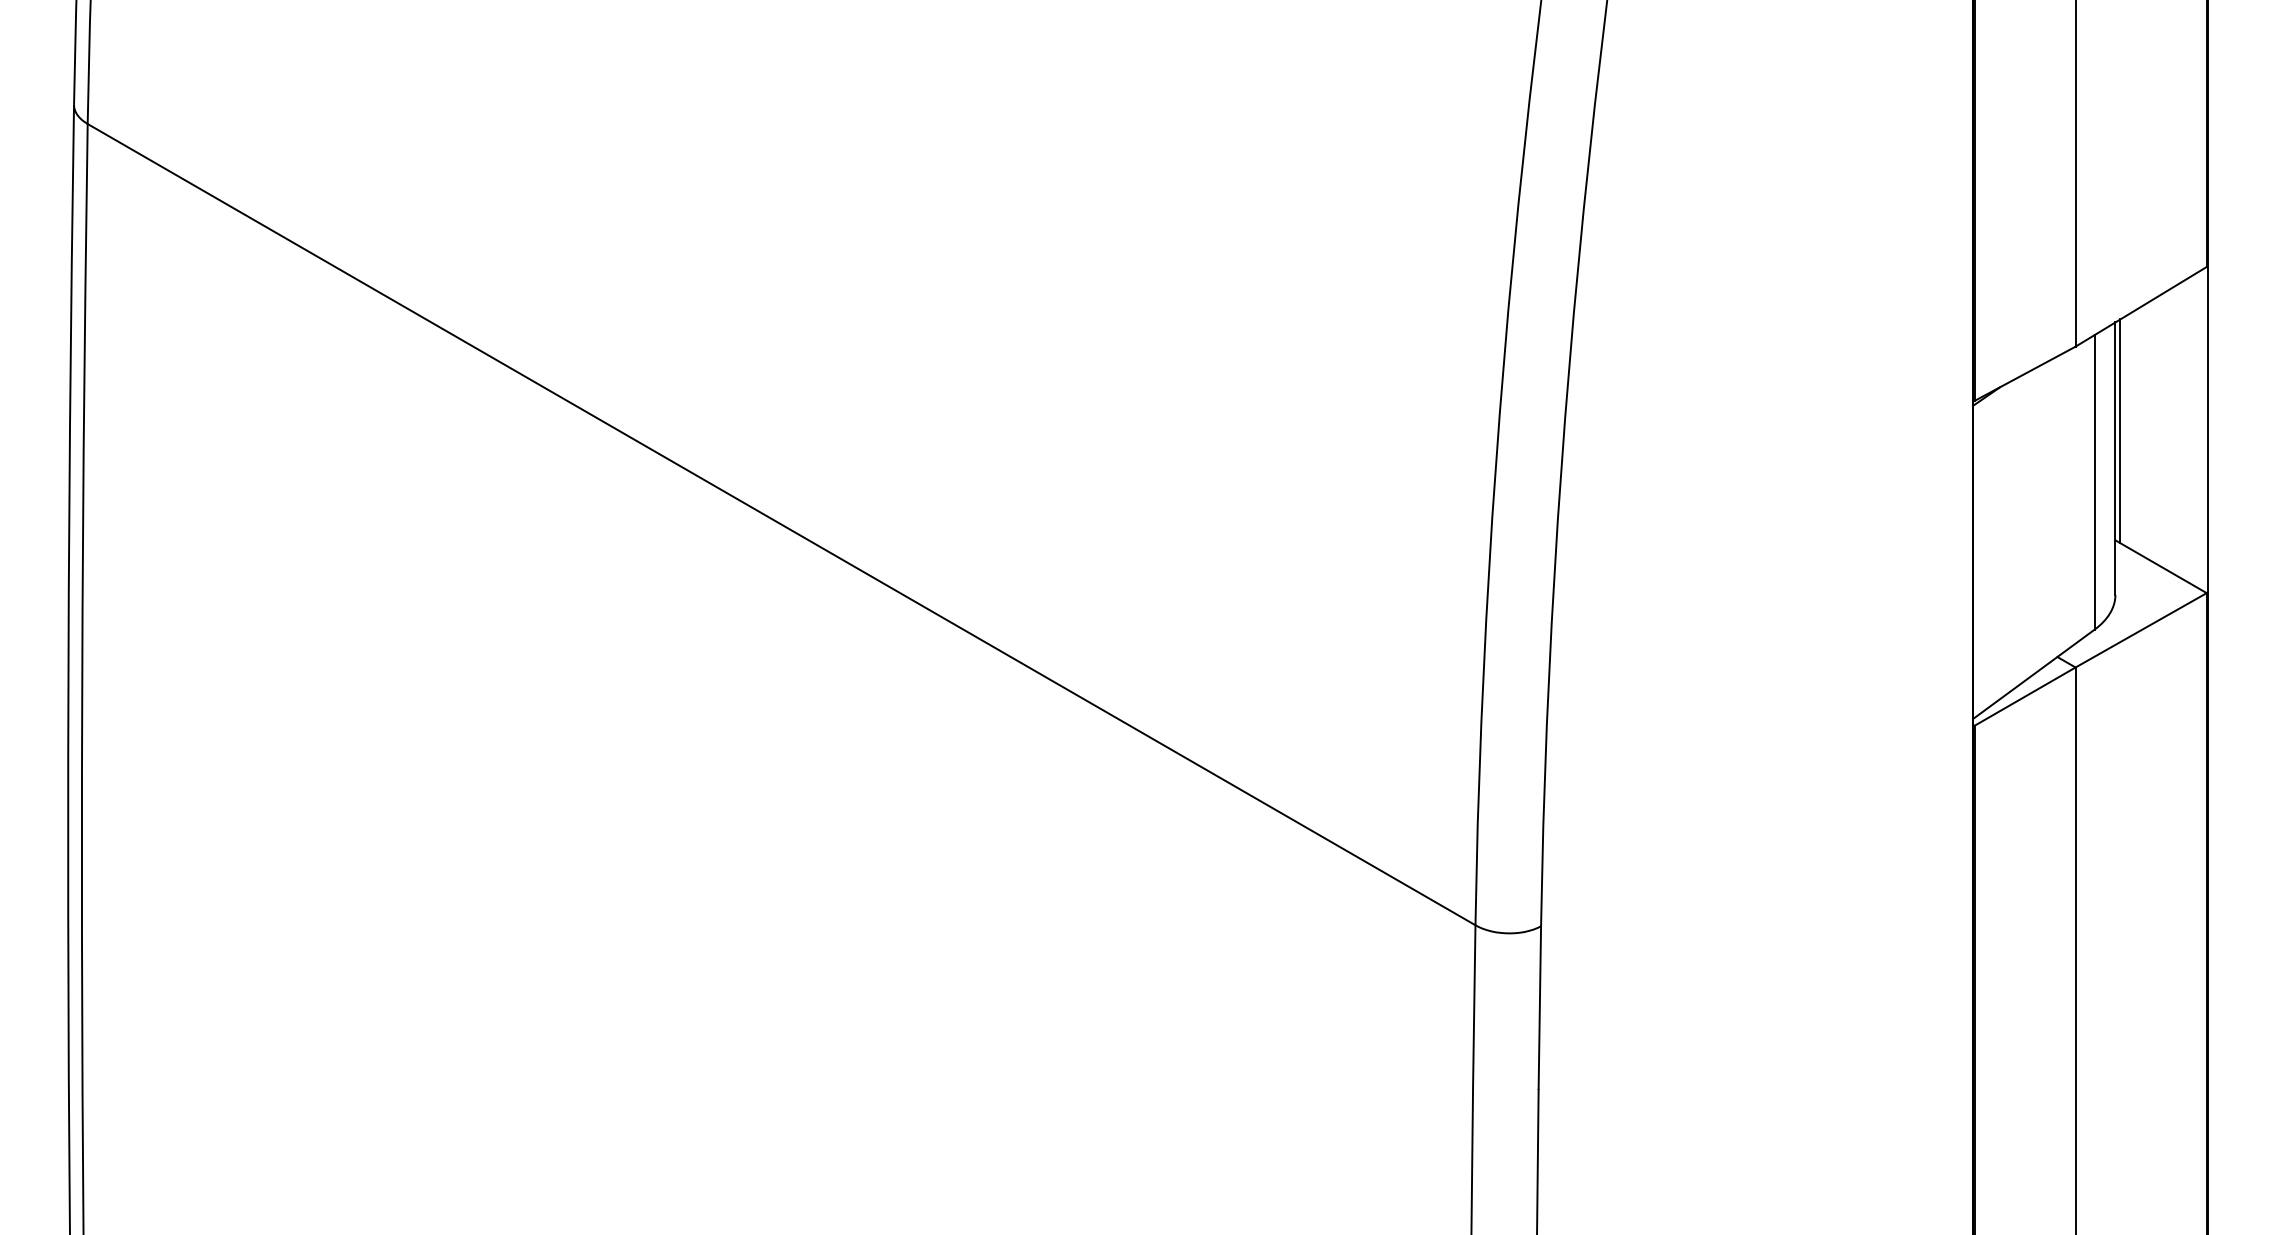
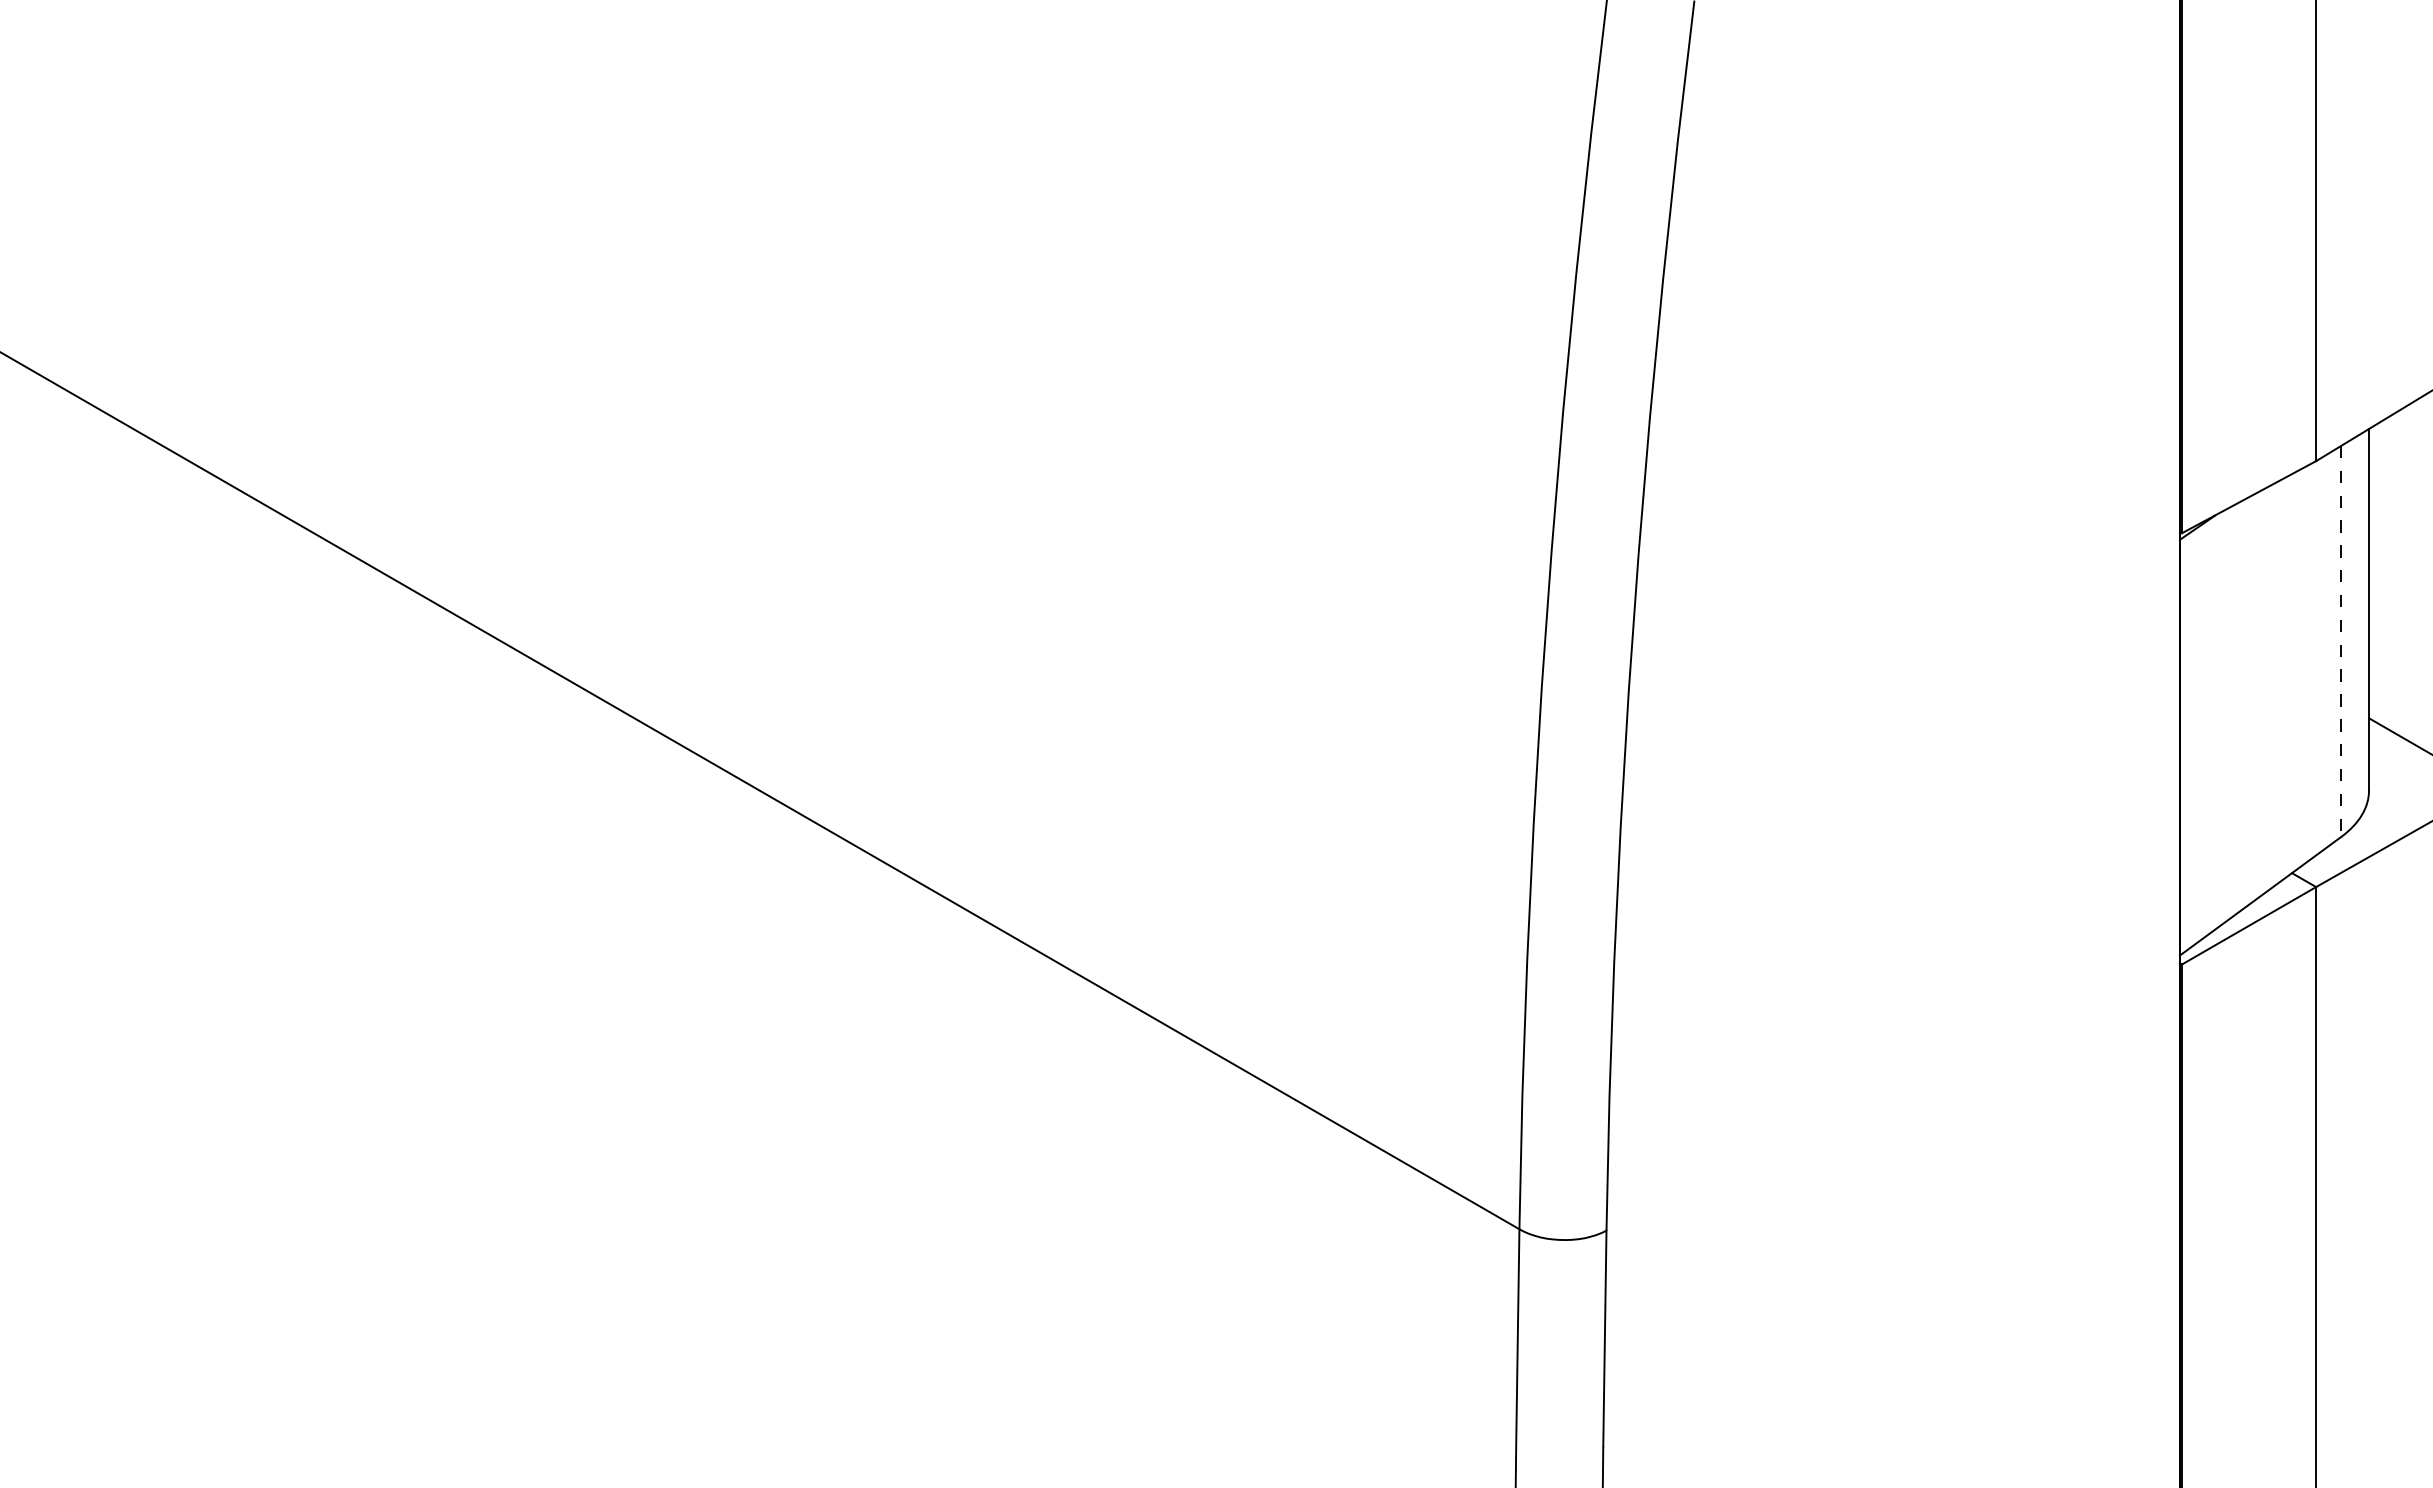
line: (2120, 431) -> (2375, 573), removed
line: (2094, 482) -> (2341, 641), solid -> dashed

